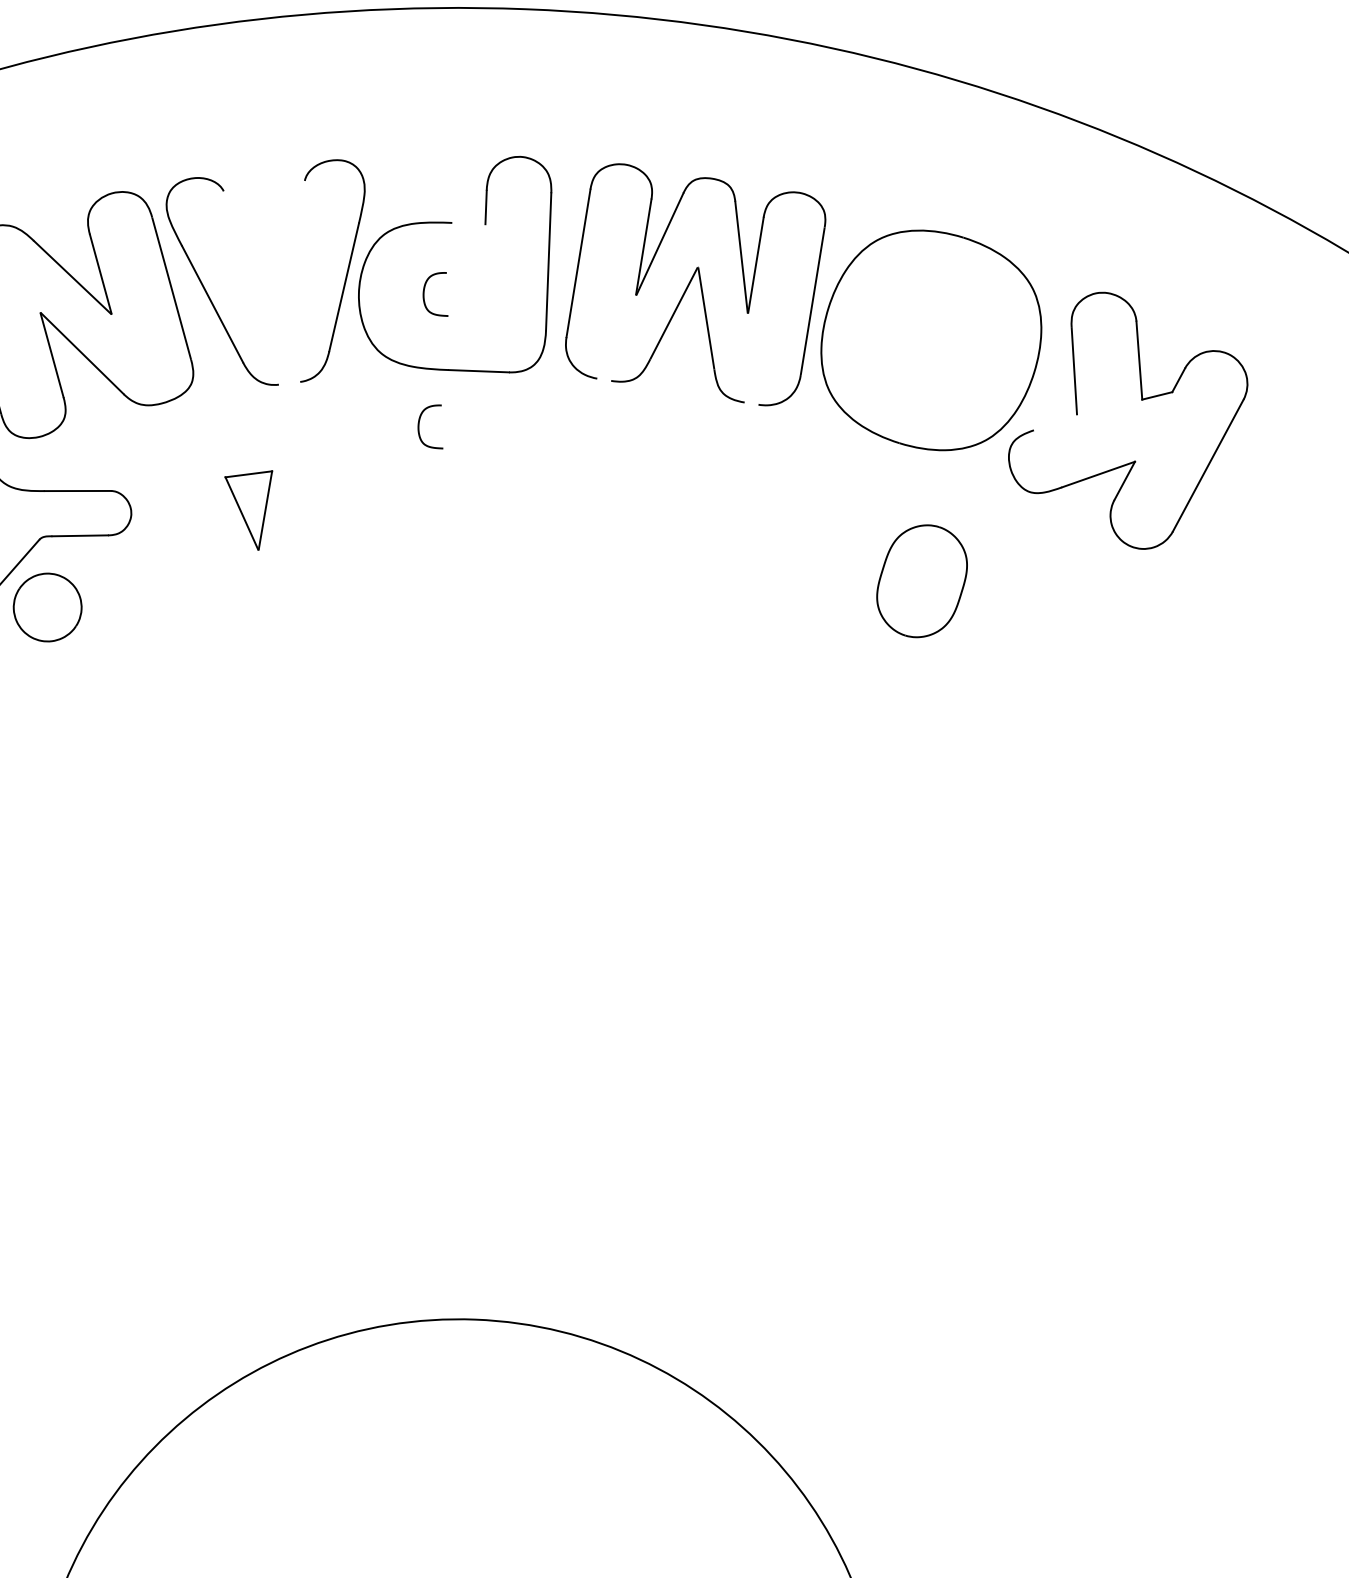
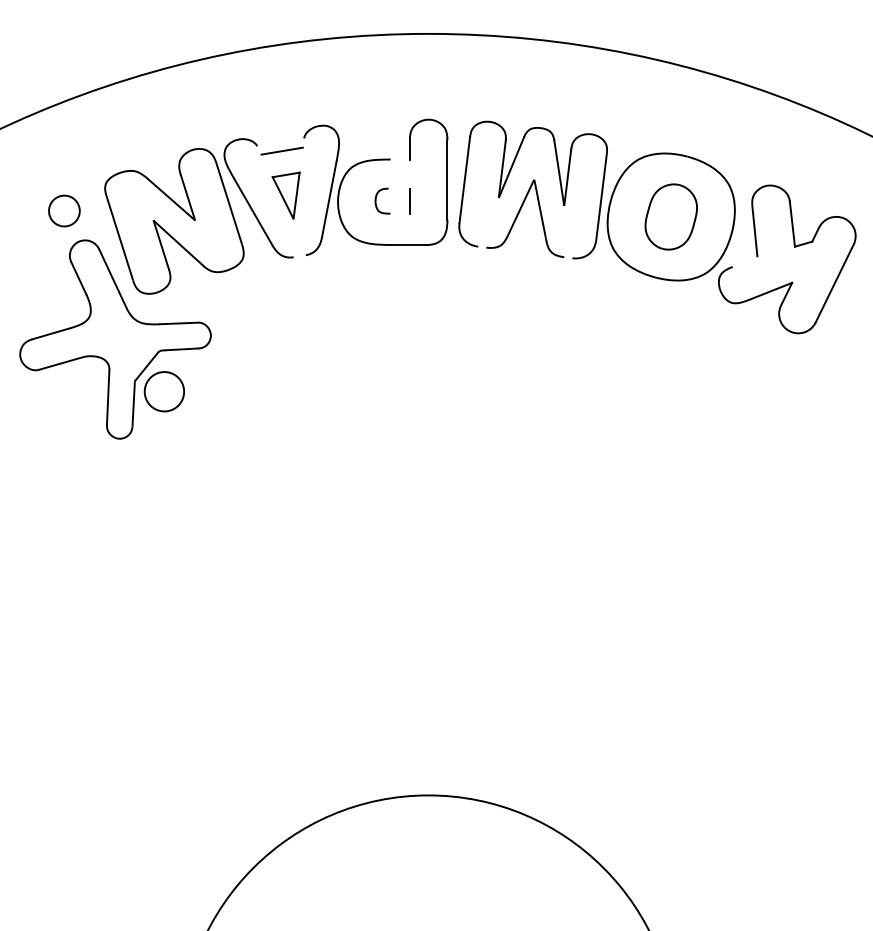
line: (265, 200) -> (281, 150), added
line: (482, 294) -> (409, 200), added
curve: (420, 424) -> (376, 277), removed
part: (246, 509) -> (285, 195), moved
part: (920, 580) -> (670, 216), moved

